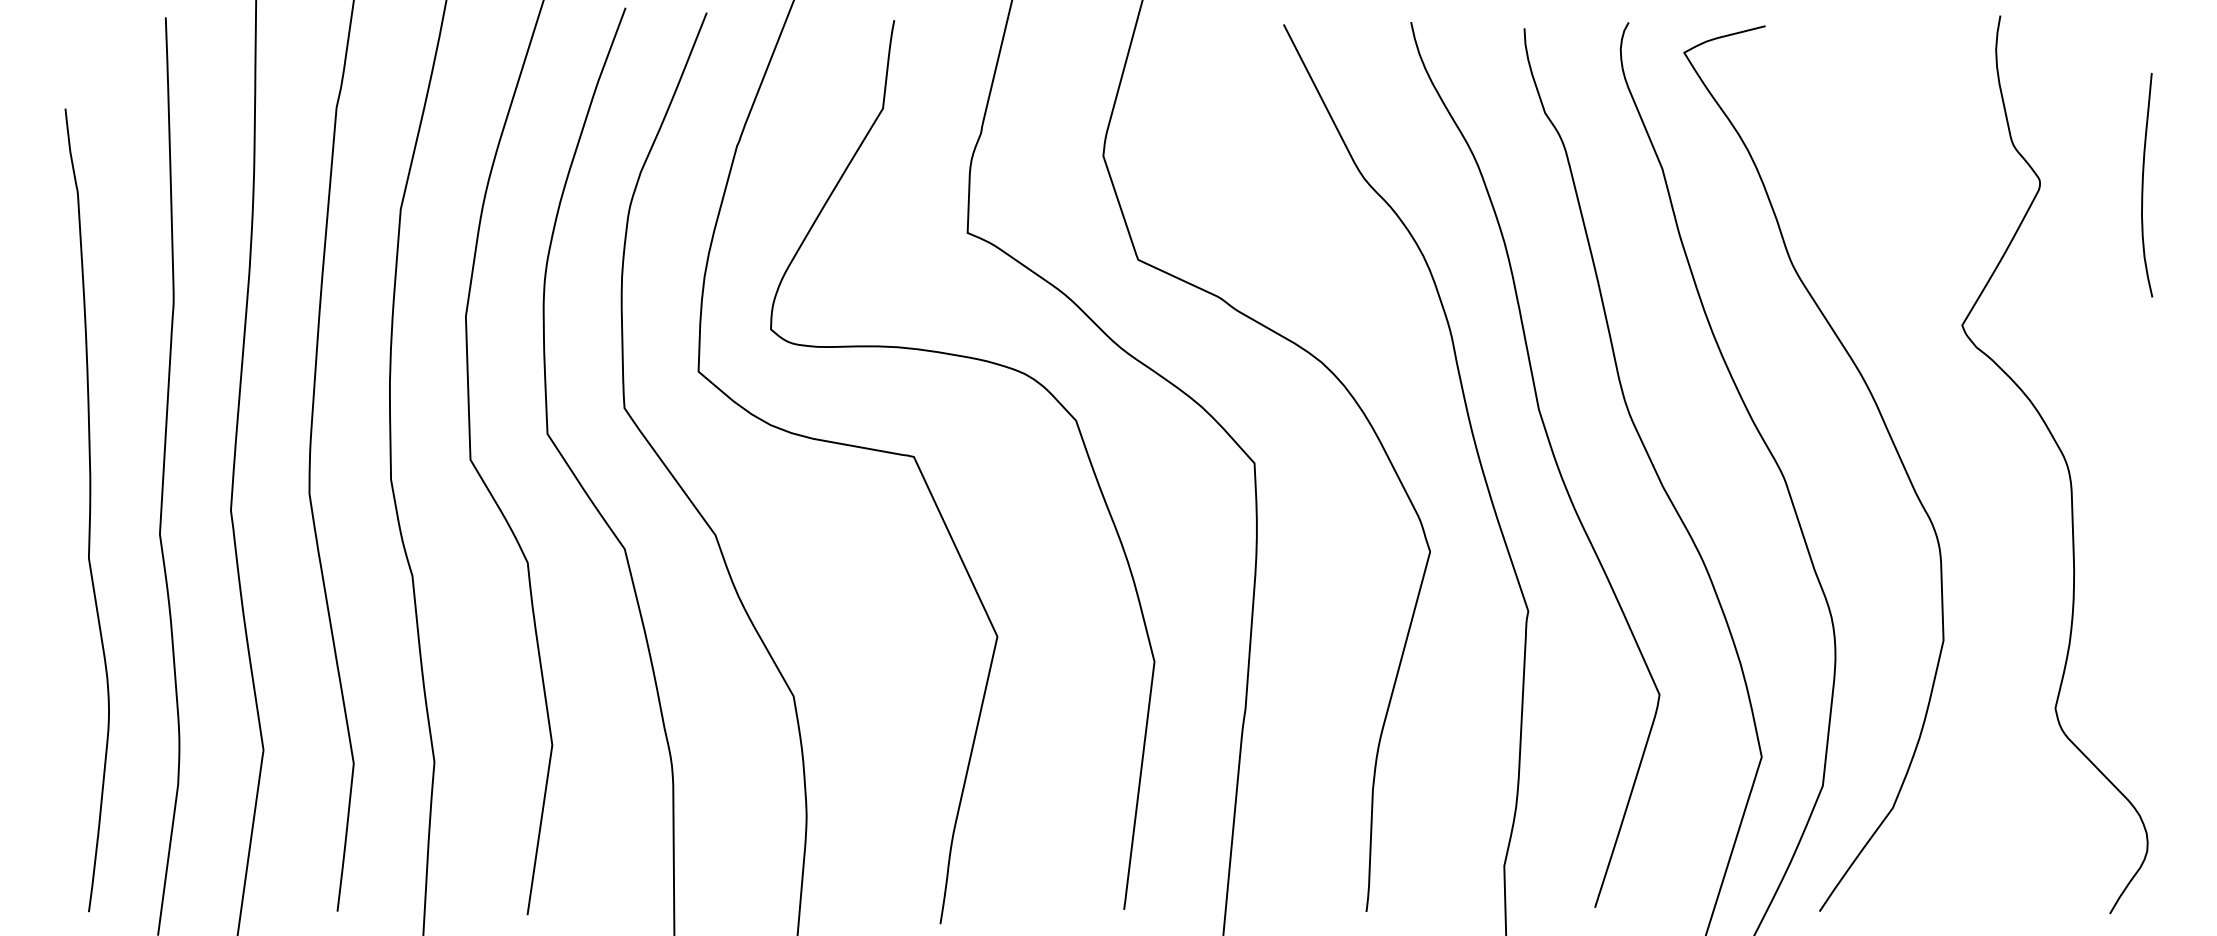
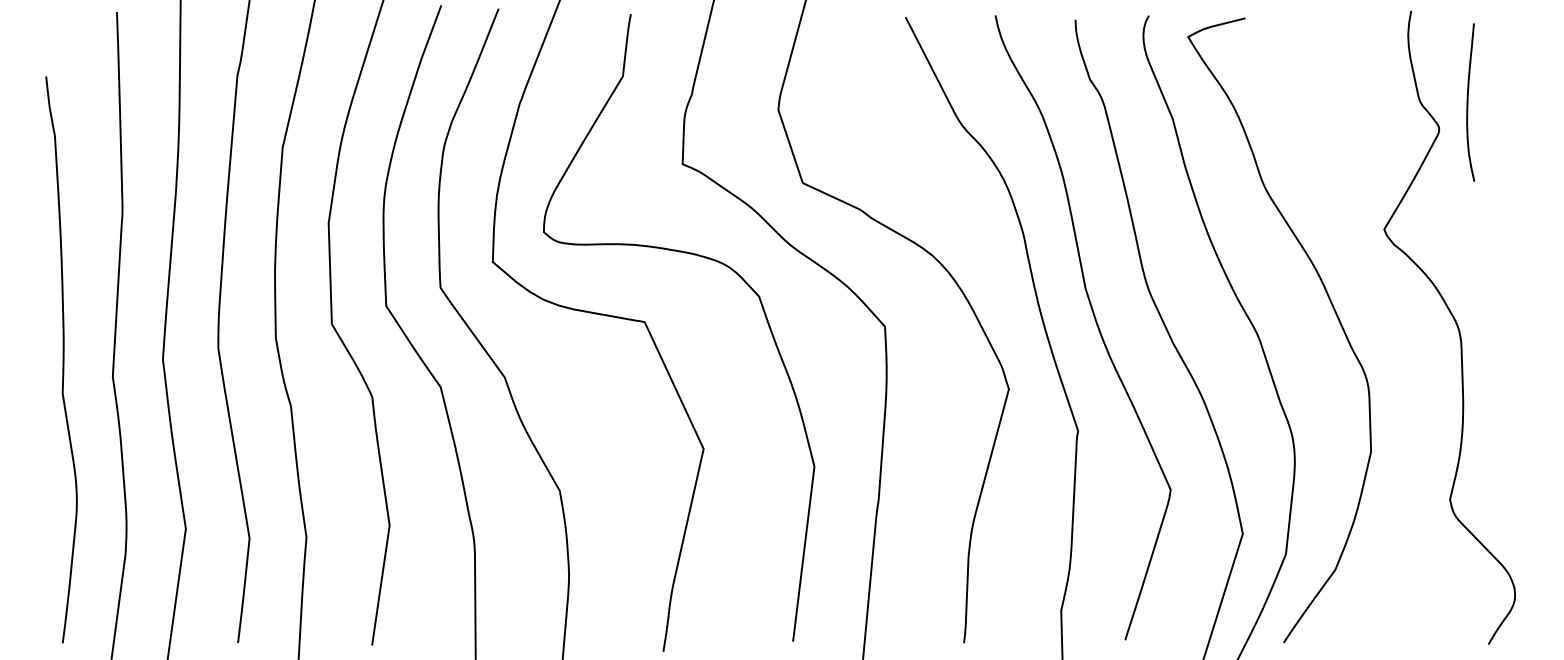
curve: (2143, 185) -> (1468, 102), moved

